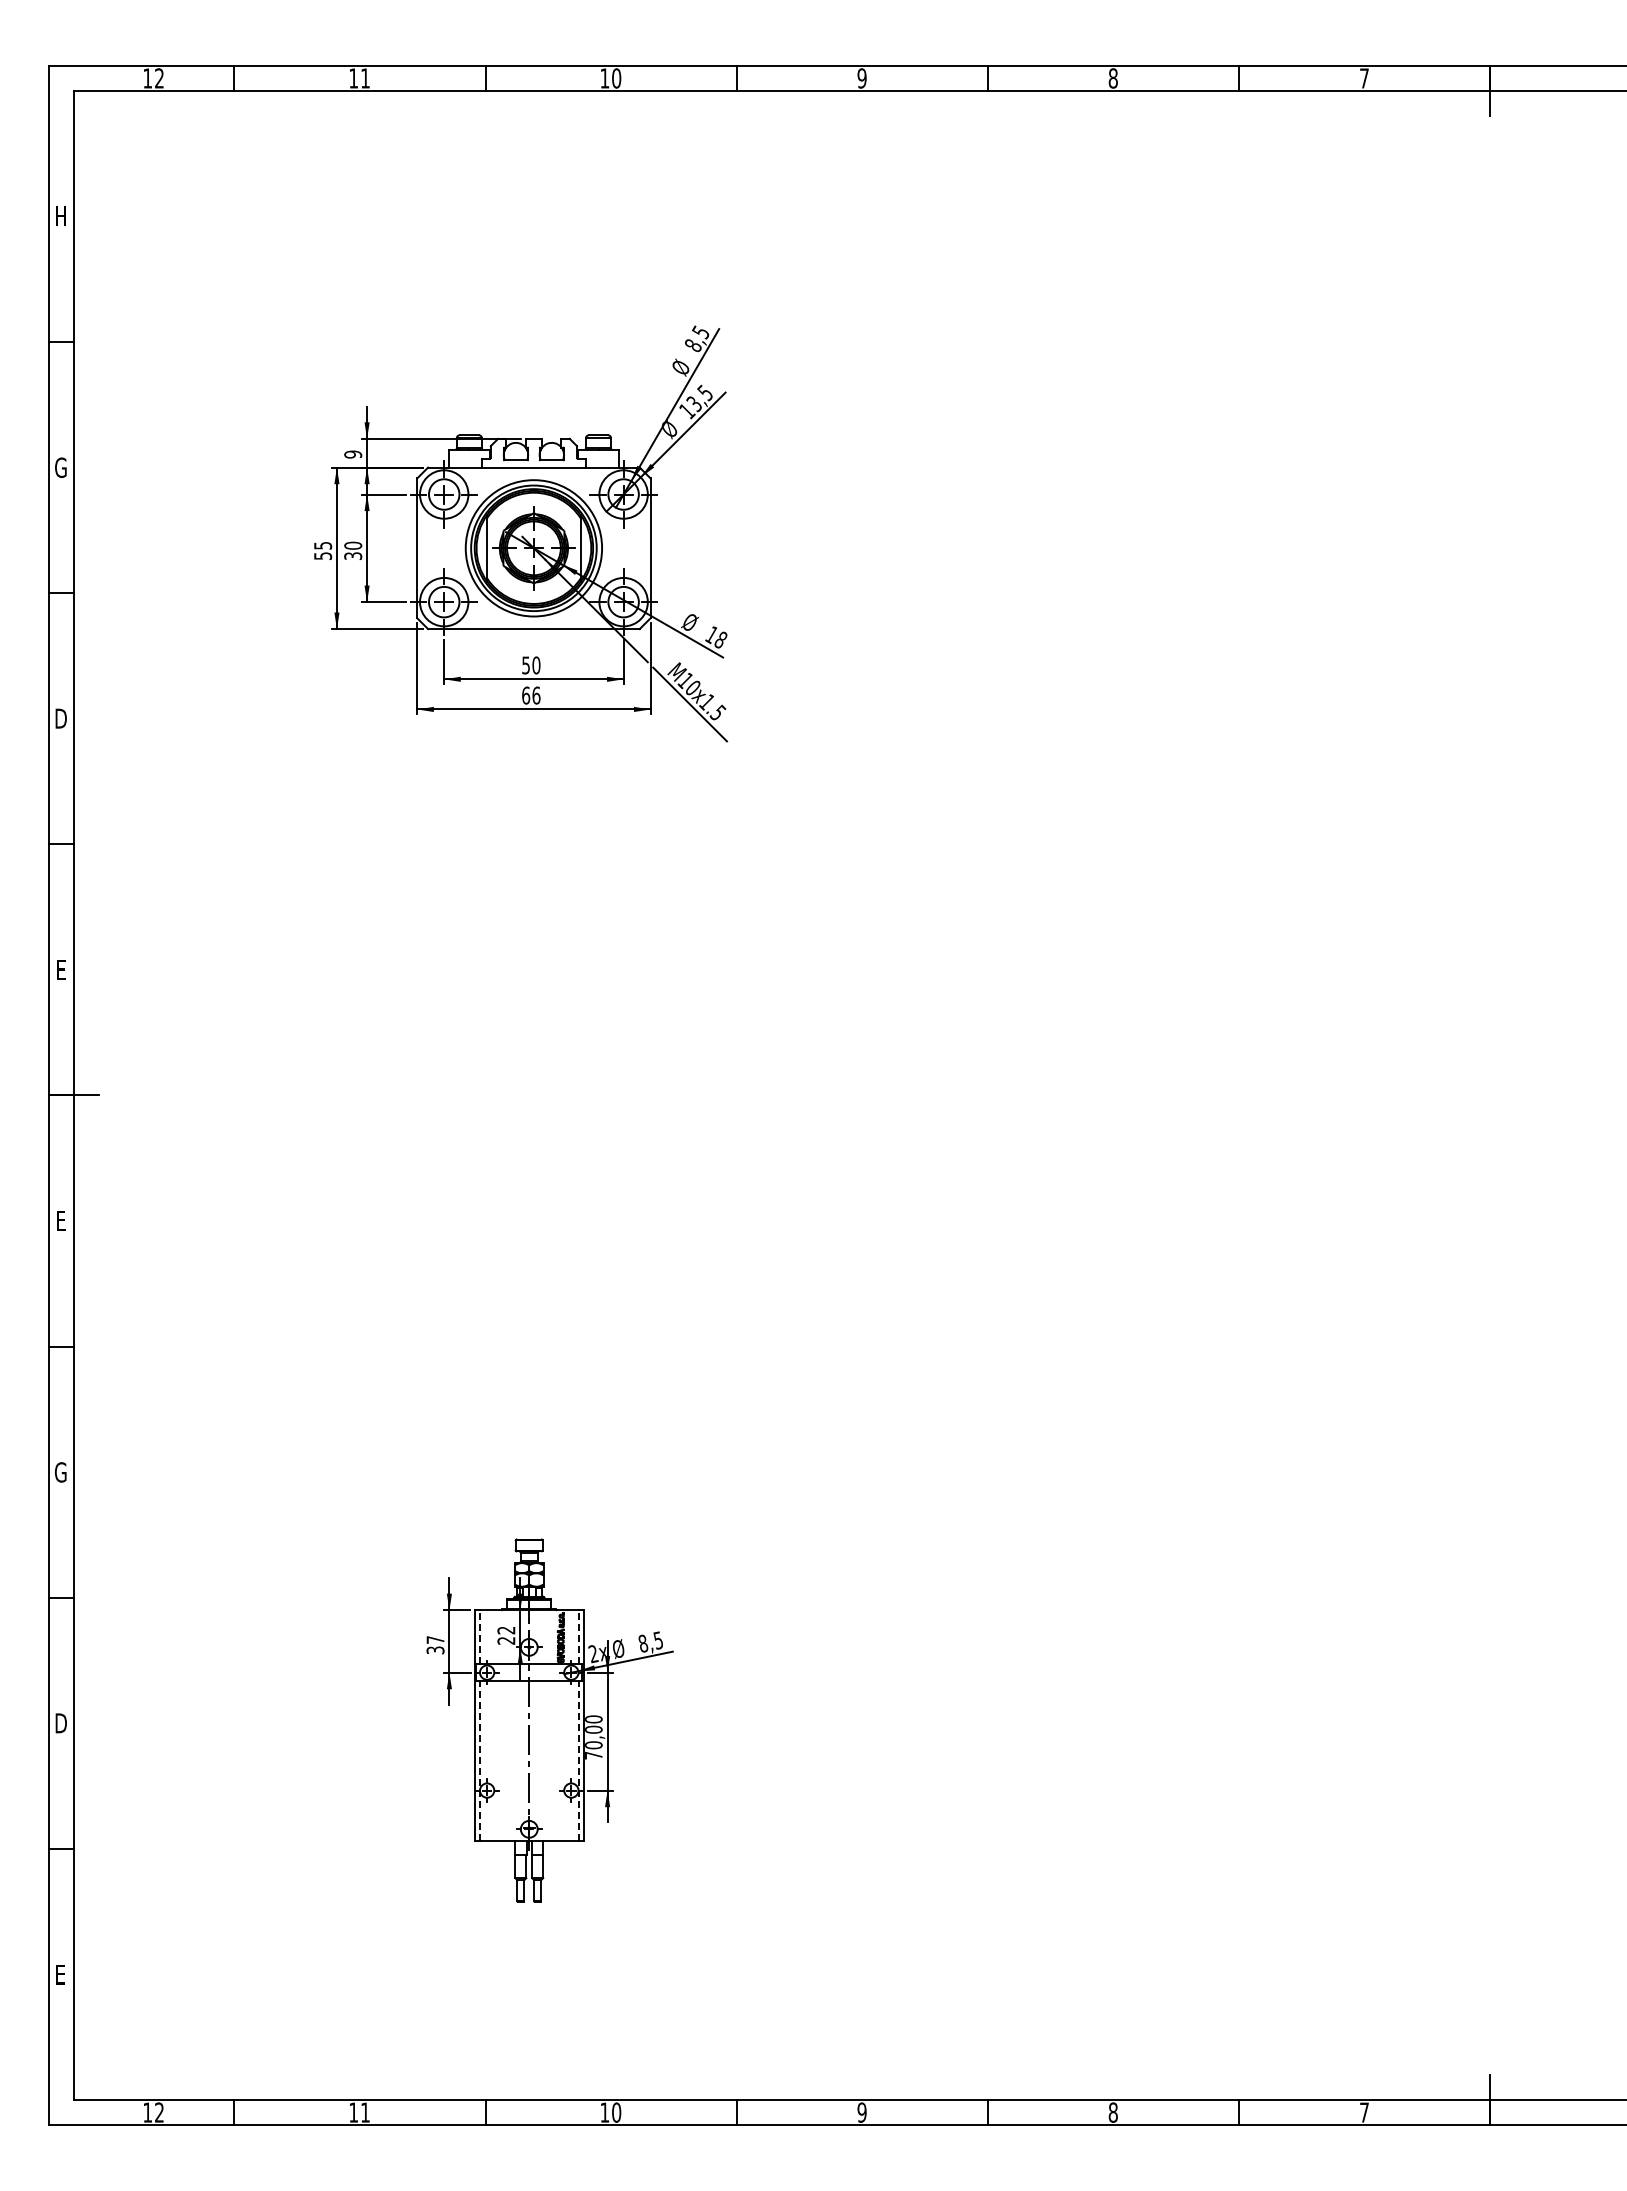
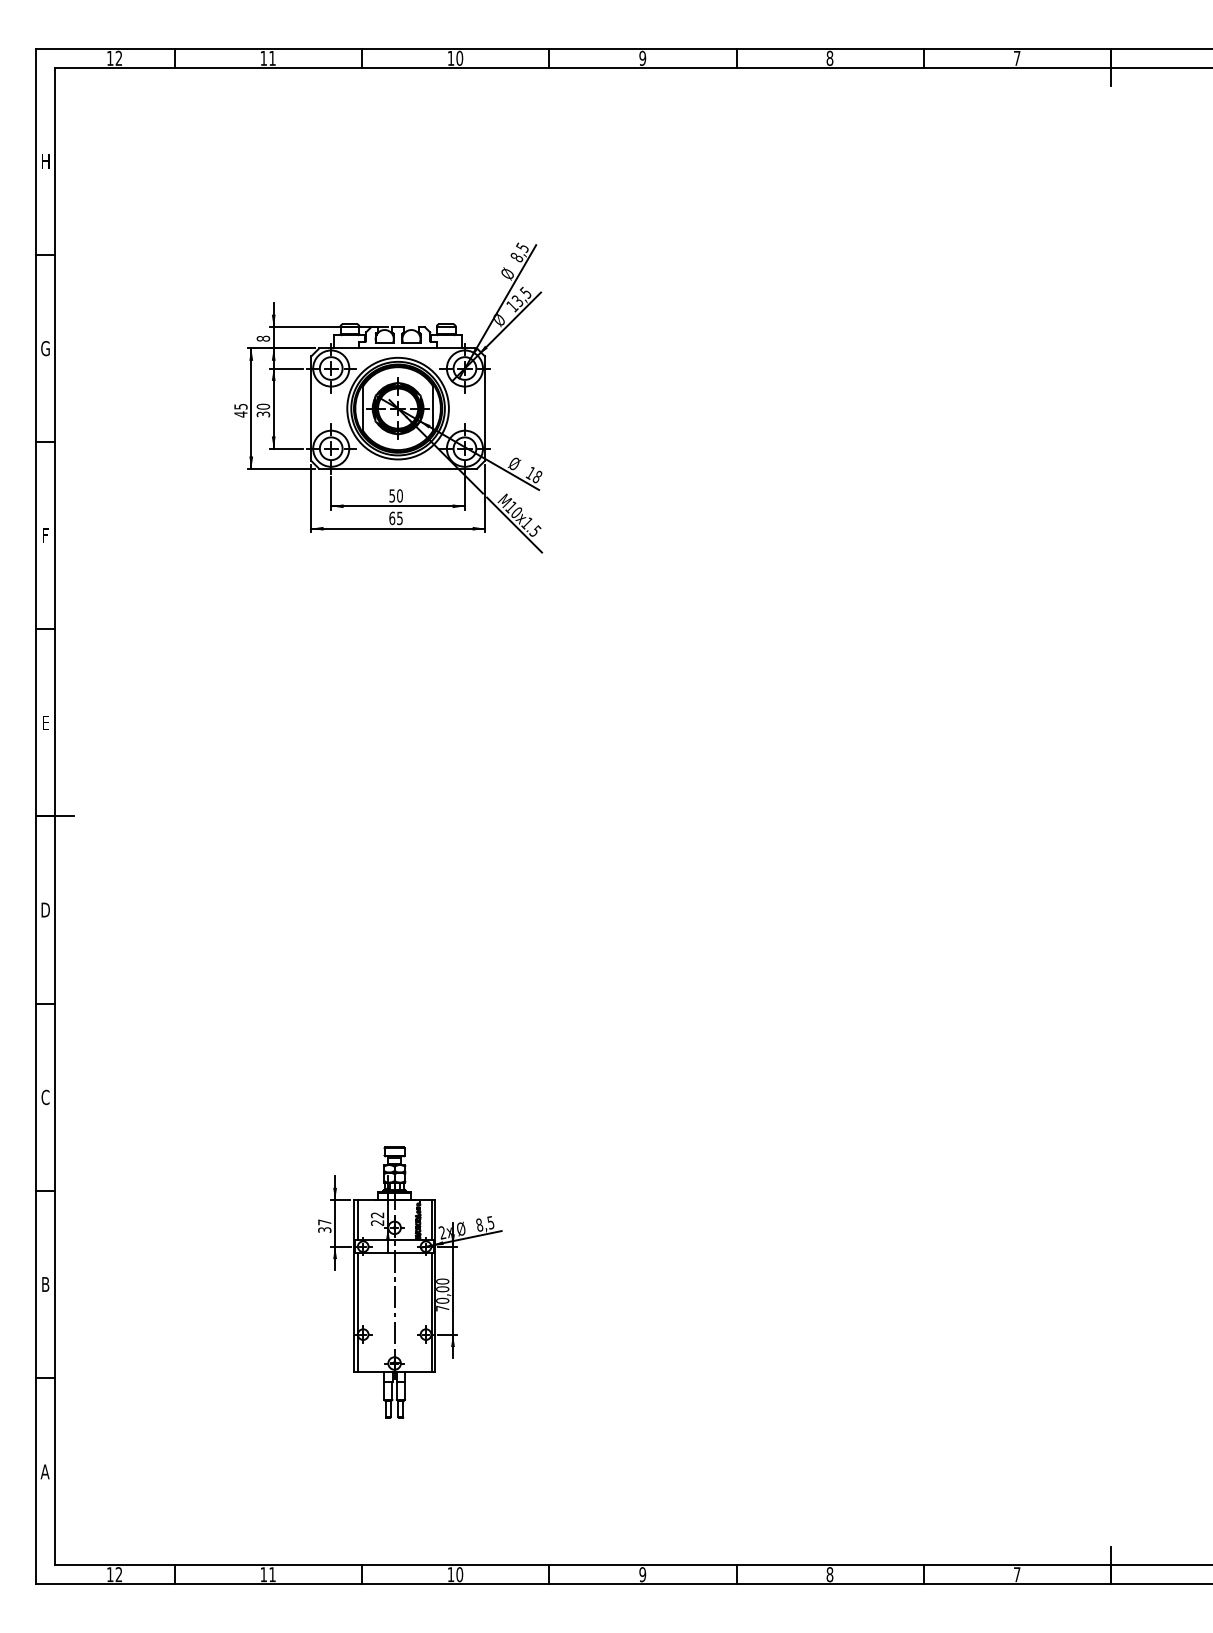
text: (353, 454) -> (263, 338), 9 -> 8
text: (323, 555) -> (241, 413), 55 -> 45
text: (536, 695) -> (400, 518), 66 -> 65
text: (60, 718) -> (45, 535), D -> F
text: (60, 1220) -> (45, 909), E -> D
text: (60, 1472) -> (45, 1097), G -> C
line: (479, 1637) -> (357, 1220), dashed -> solid
line: (578, 1637) -> (431, 1220), dashed -> solid
text: (60, 1723) -> (45, 1284), D -> B
line: (479, 1760) -> (357, 1312), dashed -> solid
line: (578, 1760) -> (431, 1312), dashed -> solid
text: (60, 1974) -> (45, 1471), E -> A

